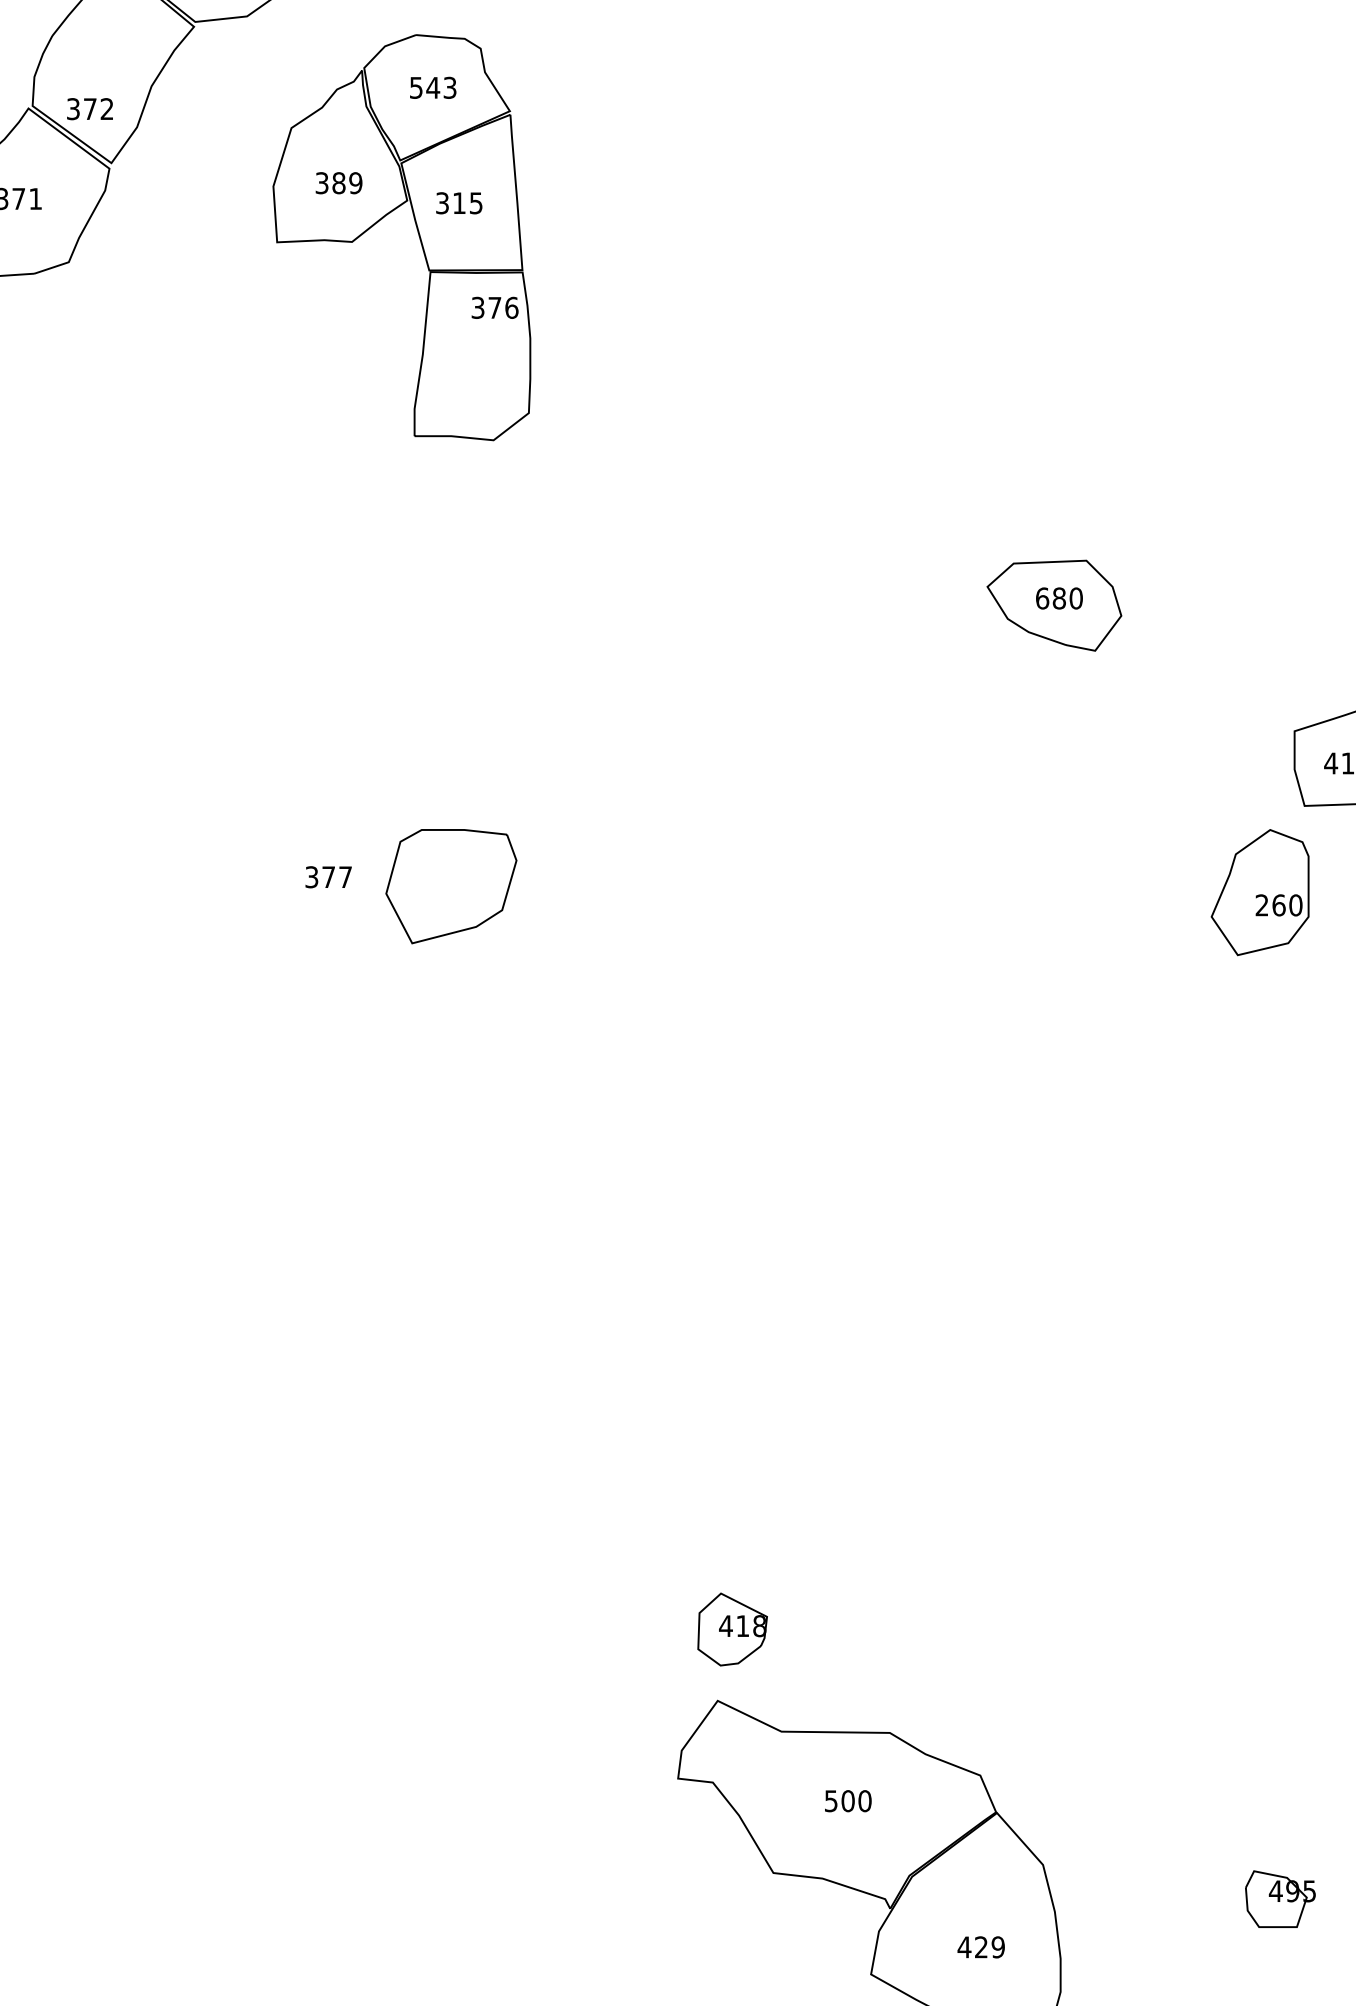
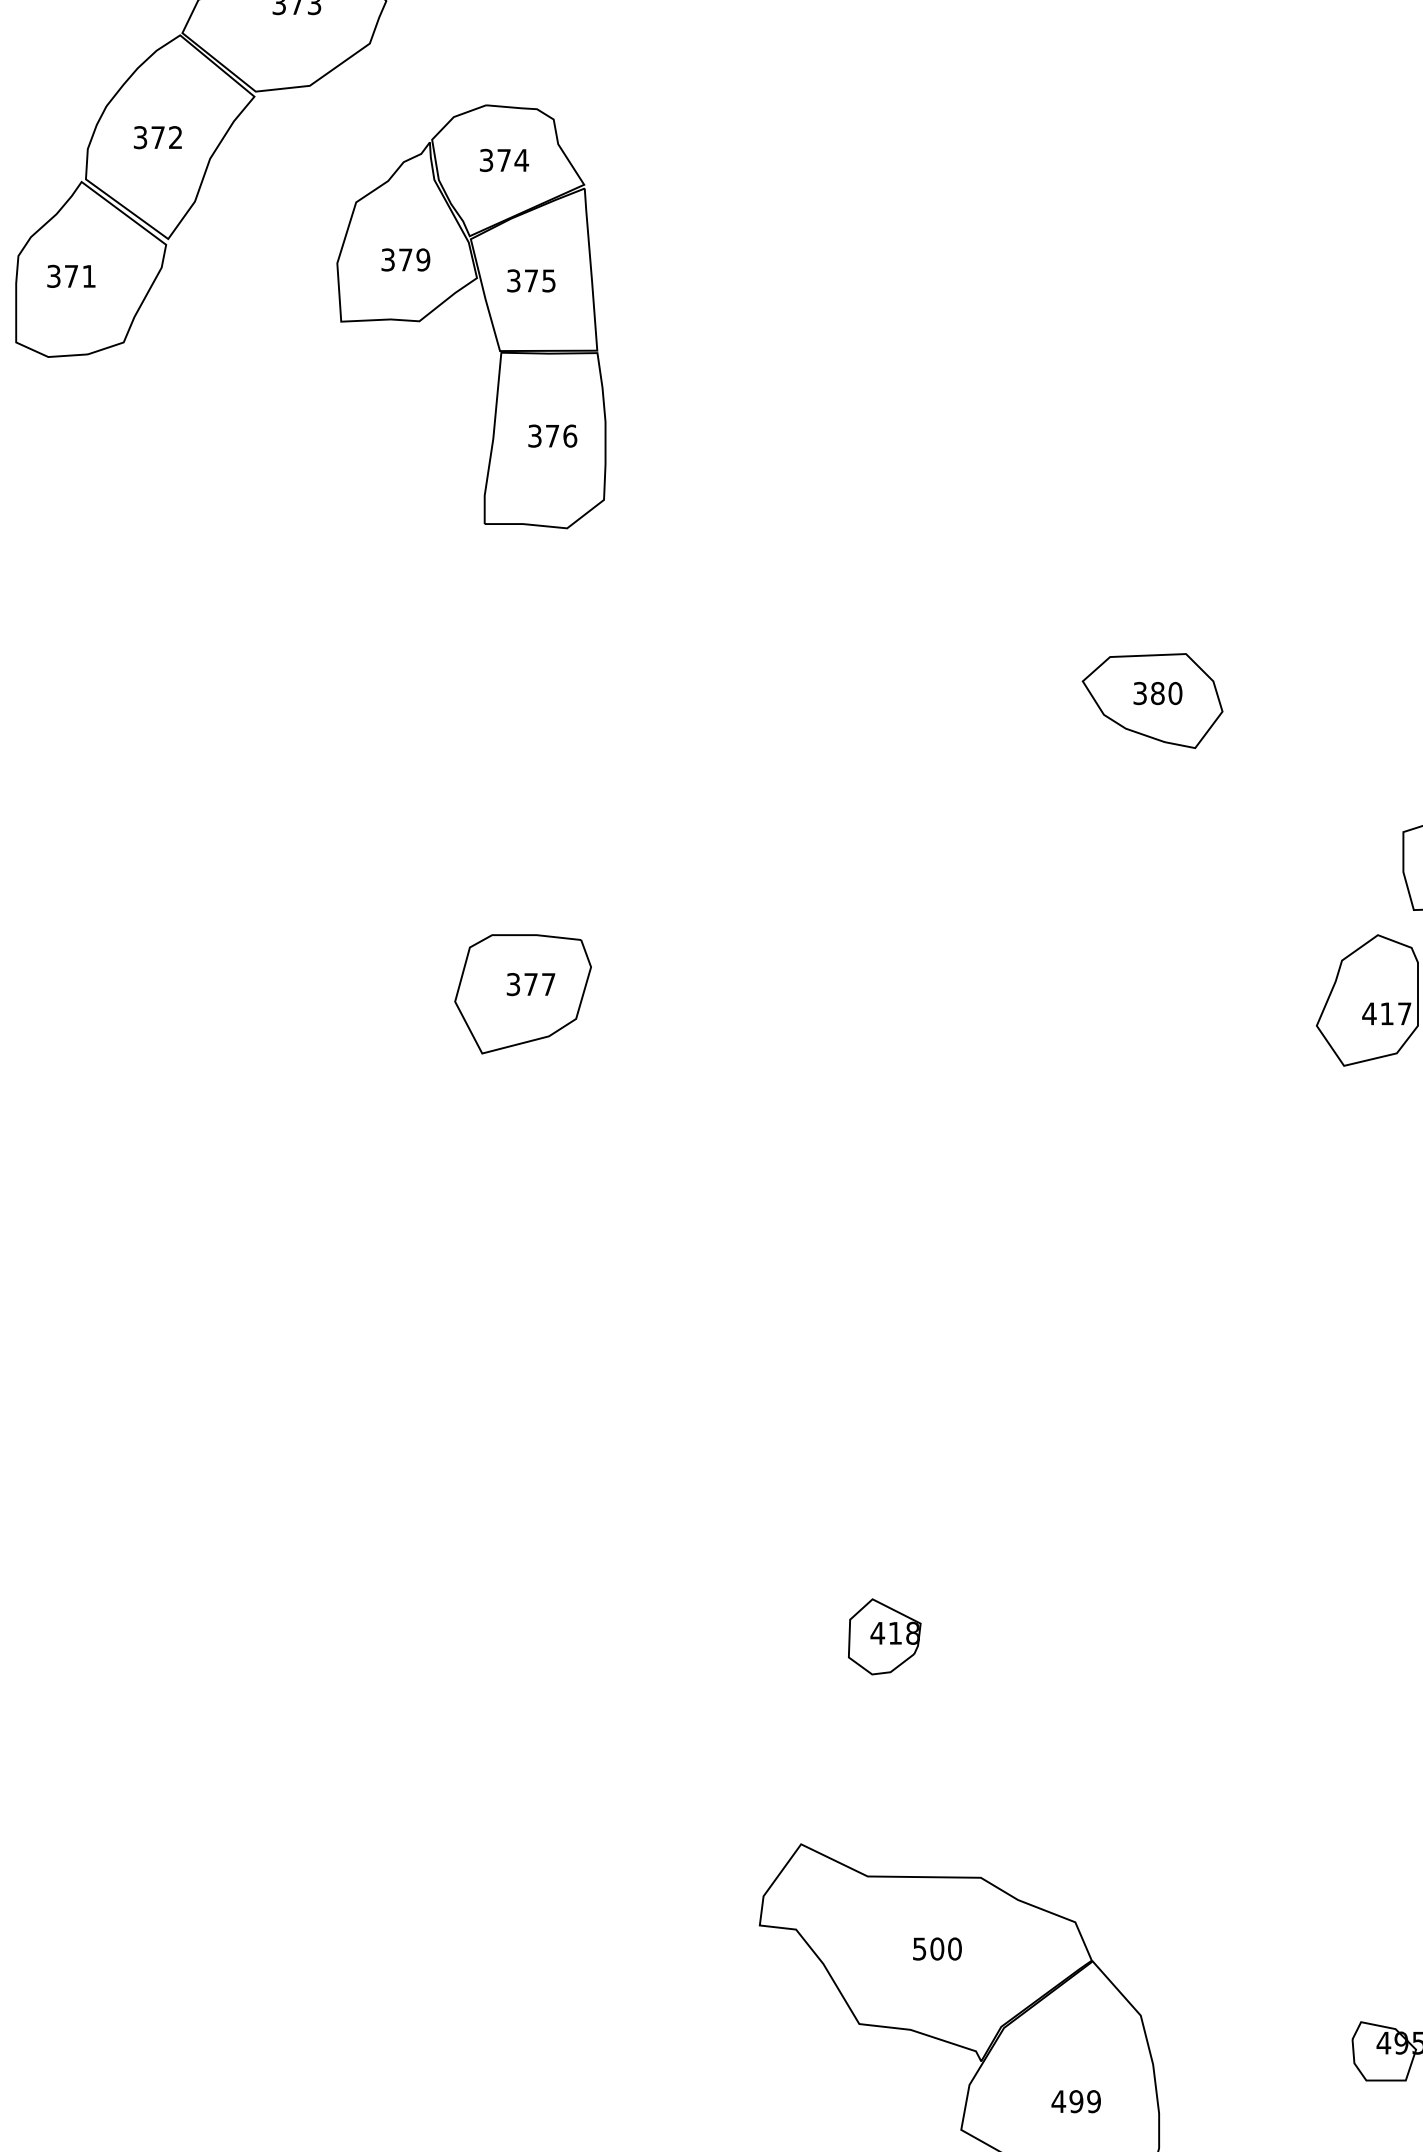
text: (433, 87) -> (504, 160), 543 -> 374
text: (89, 109) -> (157, 137), moved
text: (338, 182) -> (405, 259), 389 -> 379
text: (459, 202) -> (531, 280), 315 -> 375
text: (494, 307) -> (552, 435), moved
text: (1042, 598) -> (1140, 693), 680 -> 380
text: (328, 877) -> (530, 984), moved
text: (1278, 905) -> (1386, 1013), 260 -> 417
part: (732, 1629) -> (884, 1636), moved
text: (981, 1947) -> (1076, 2101), 429 -> 499

